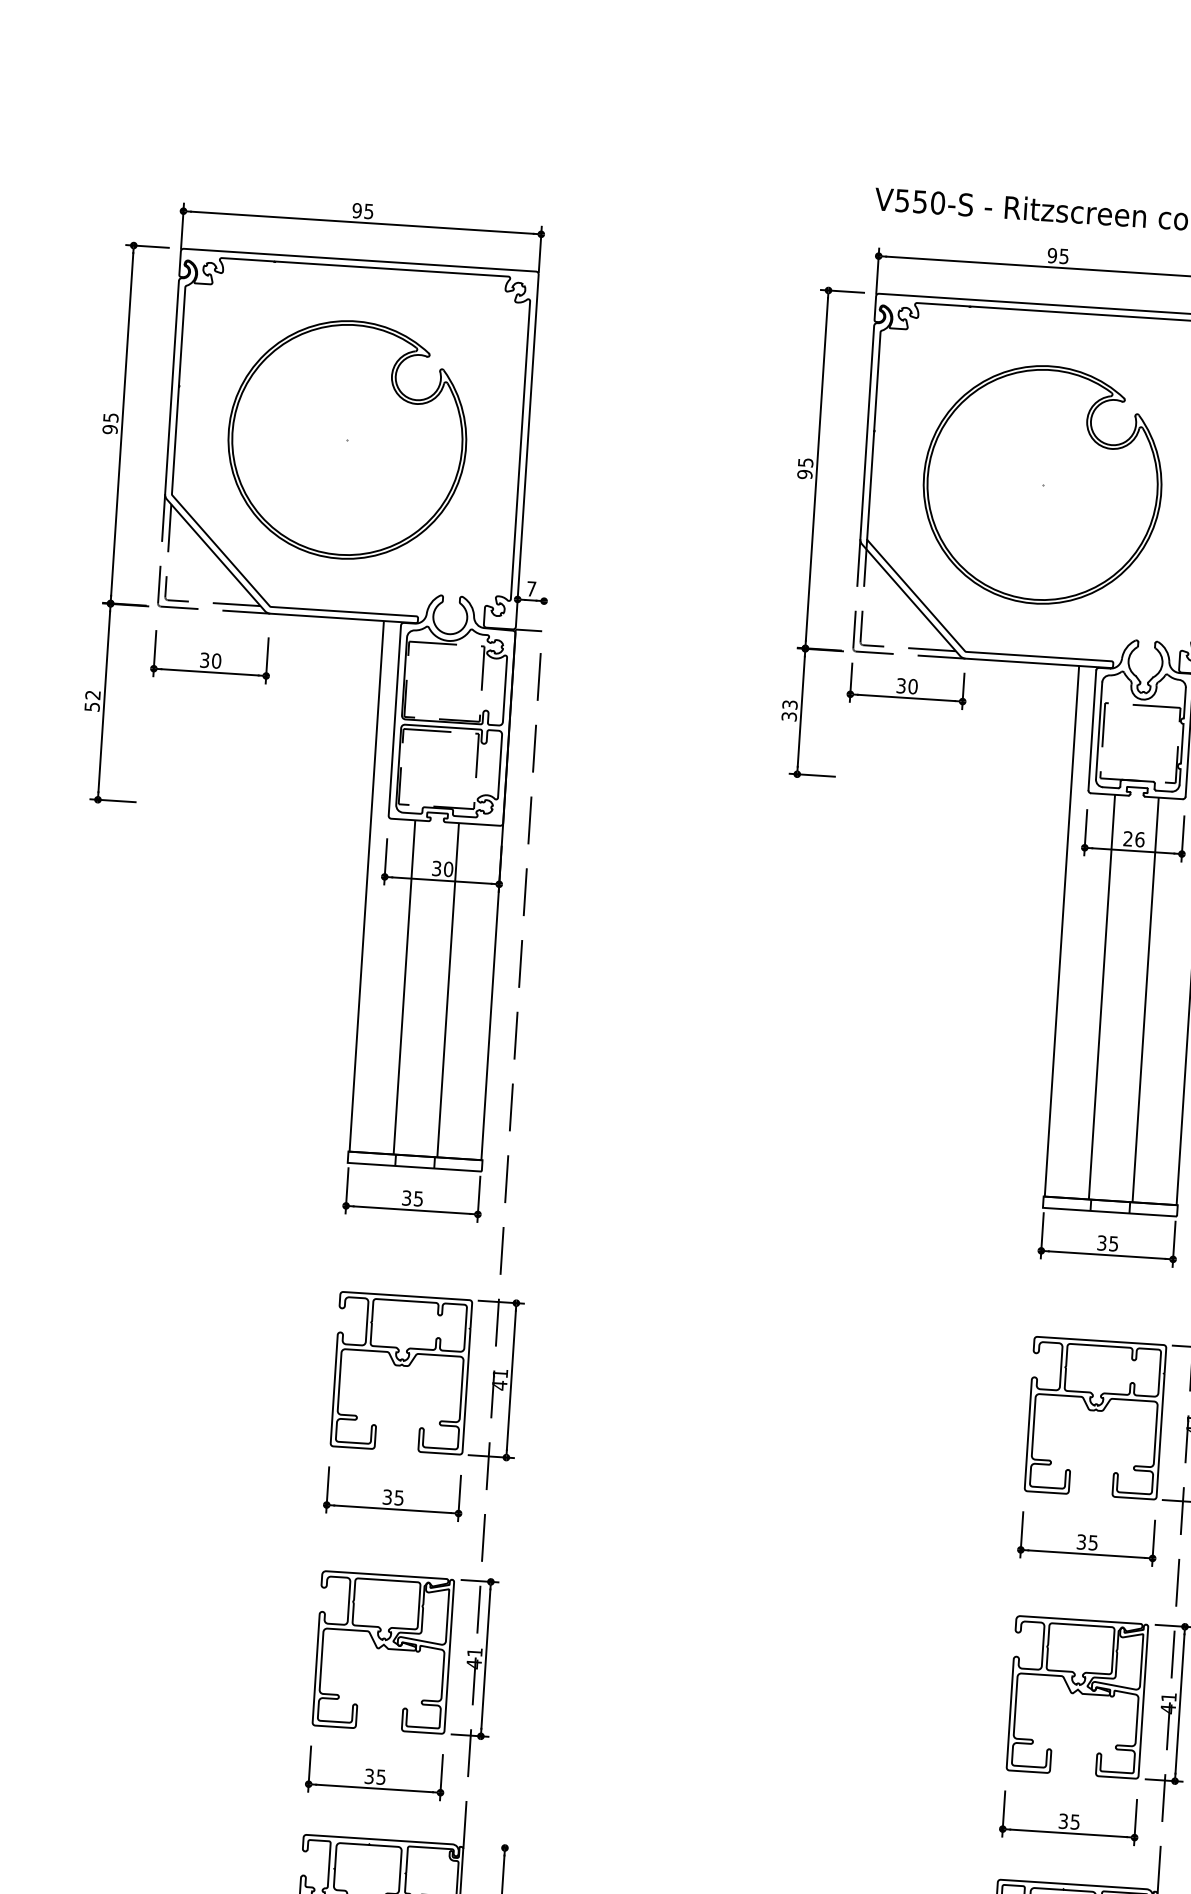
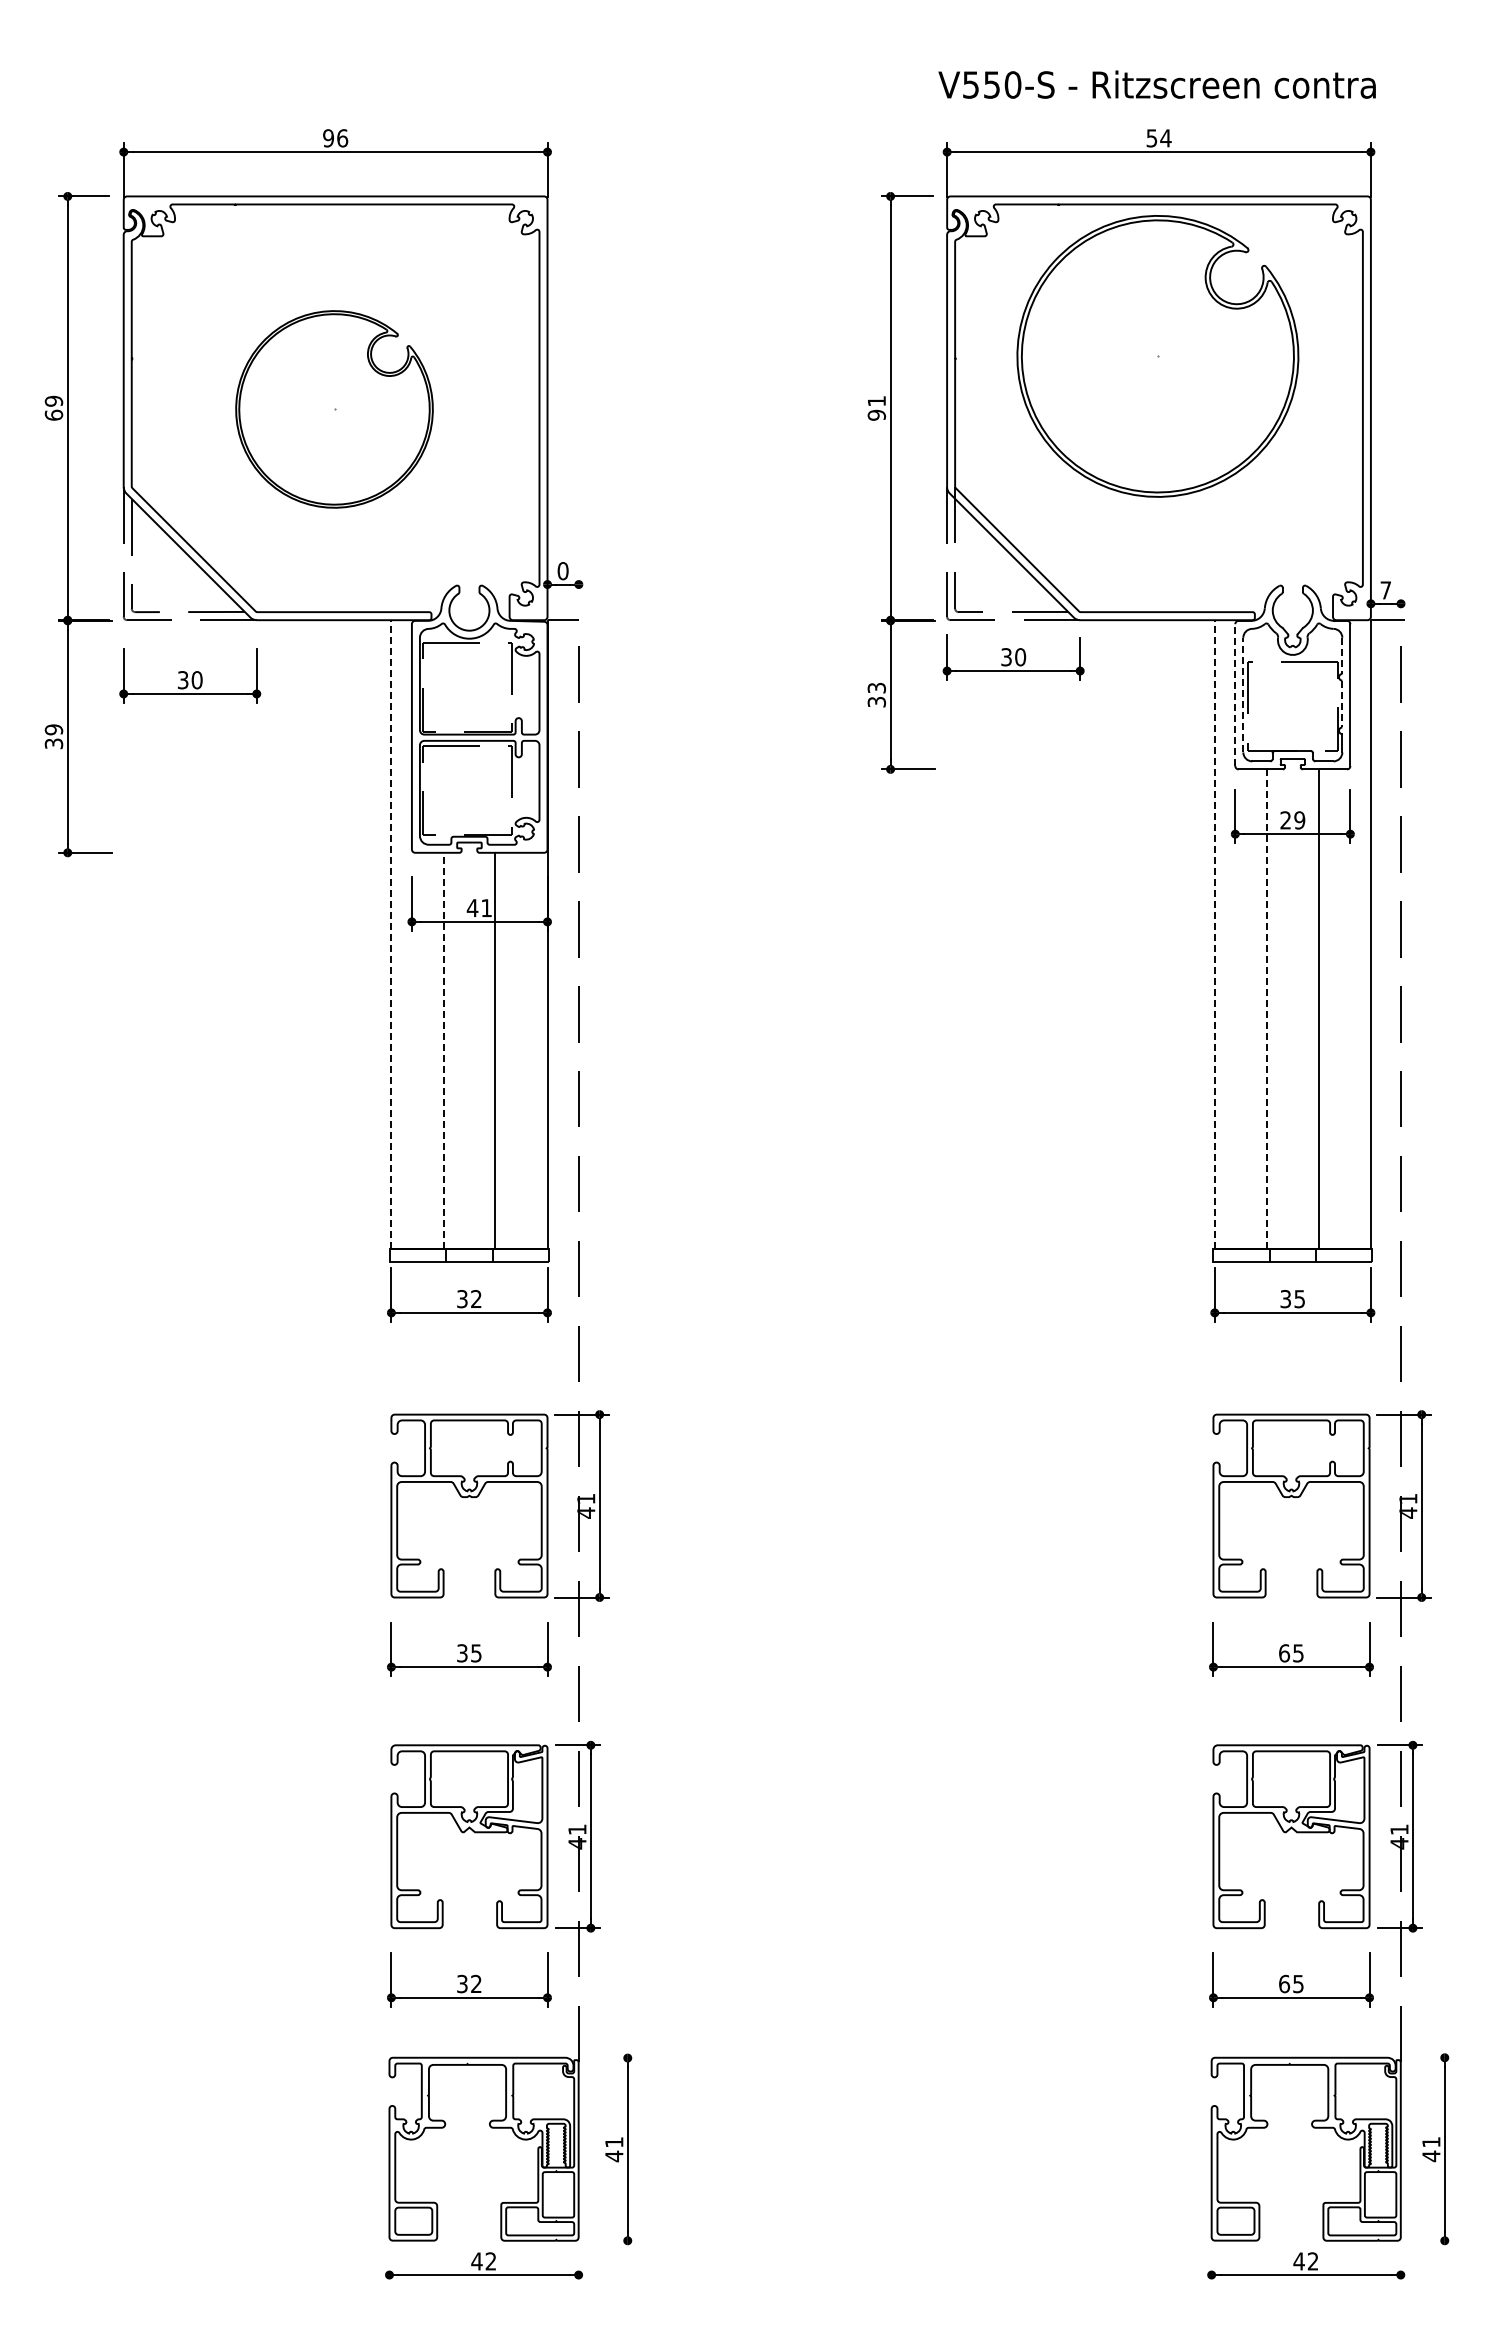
text: (368, 211) -> (342, 138), 95 -> 96
text: (1057, 256) -> (1158, 138), 95 -> 54
text: (110, 423) -> (53, 407), 95 -> 69
part: (347, 440) -> (334, 409), size x0.7
text: (806, 462) -> (877, 401), 95 -> 91
part: (1042, 484) -> (1157, 356), moved
text: (531, 589) -> (562, 571), 7 -> 0
text: (92, 700) -> (53, 736), 52 -> 39
line: (1184, 703) -> (1342, 656), solid -> dashed
line: (1092, 730) -> (1235, 695), solid -> dashed
line: (1099, 730) -> (1243, 694), solid -> dashed
line: (1182, 744) -> (1342, 704), solid -> dashed
text: (1139, 839) -> (1299, 820), 26 -> 29
text: (442, 869) -> (479, 908), 30 -> 41
line: (366, 885) -> (391, 933), solid -> dashed
line: (1061, 930) -> (1214, 933), solid -> dashed
line: (404, 987) -> (443, 1050), solid -> dashed
line: (1101, 997) -> (1266, 1009), solid -> dashed
text: (418, 1199) -> (476, 1299), 35 -> 32
text: (1081, 1542) -> (1284, 1653), 35 -> 65
text: (381, 1776) -> (476, 1983), 35 -> 32
text: (1063, 1820) -> (1284, 1983), 35 -> 65

